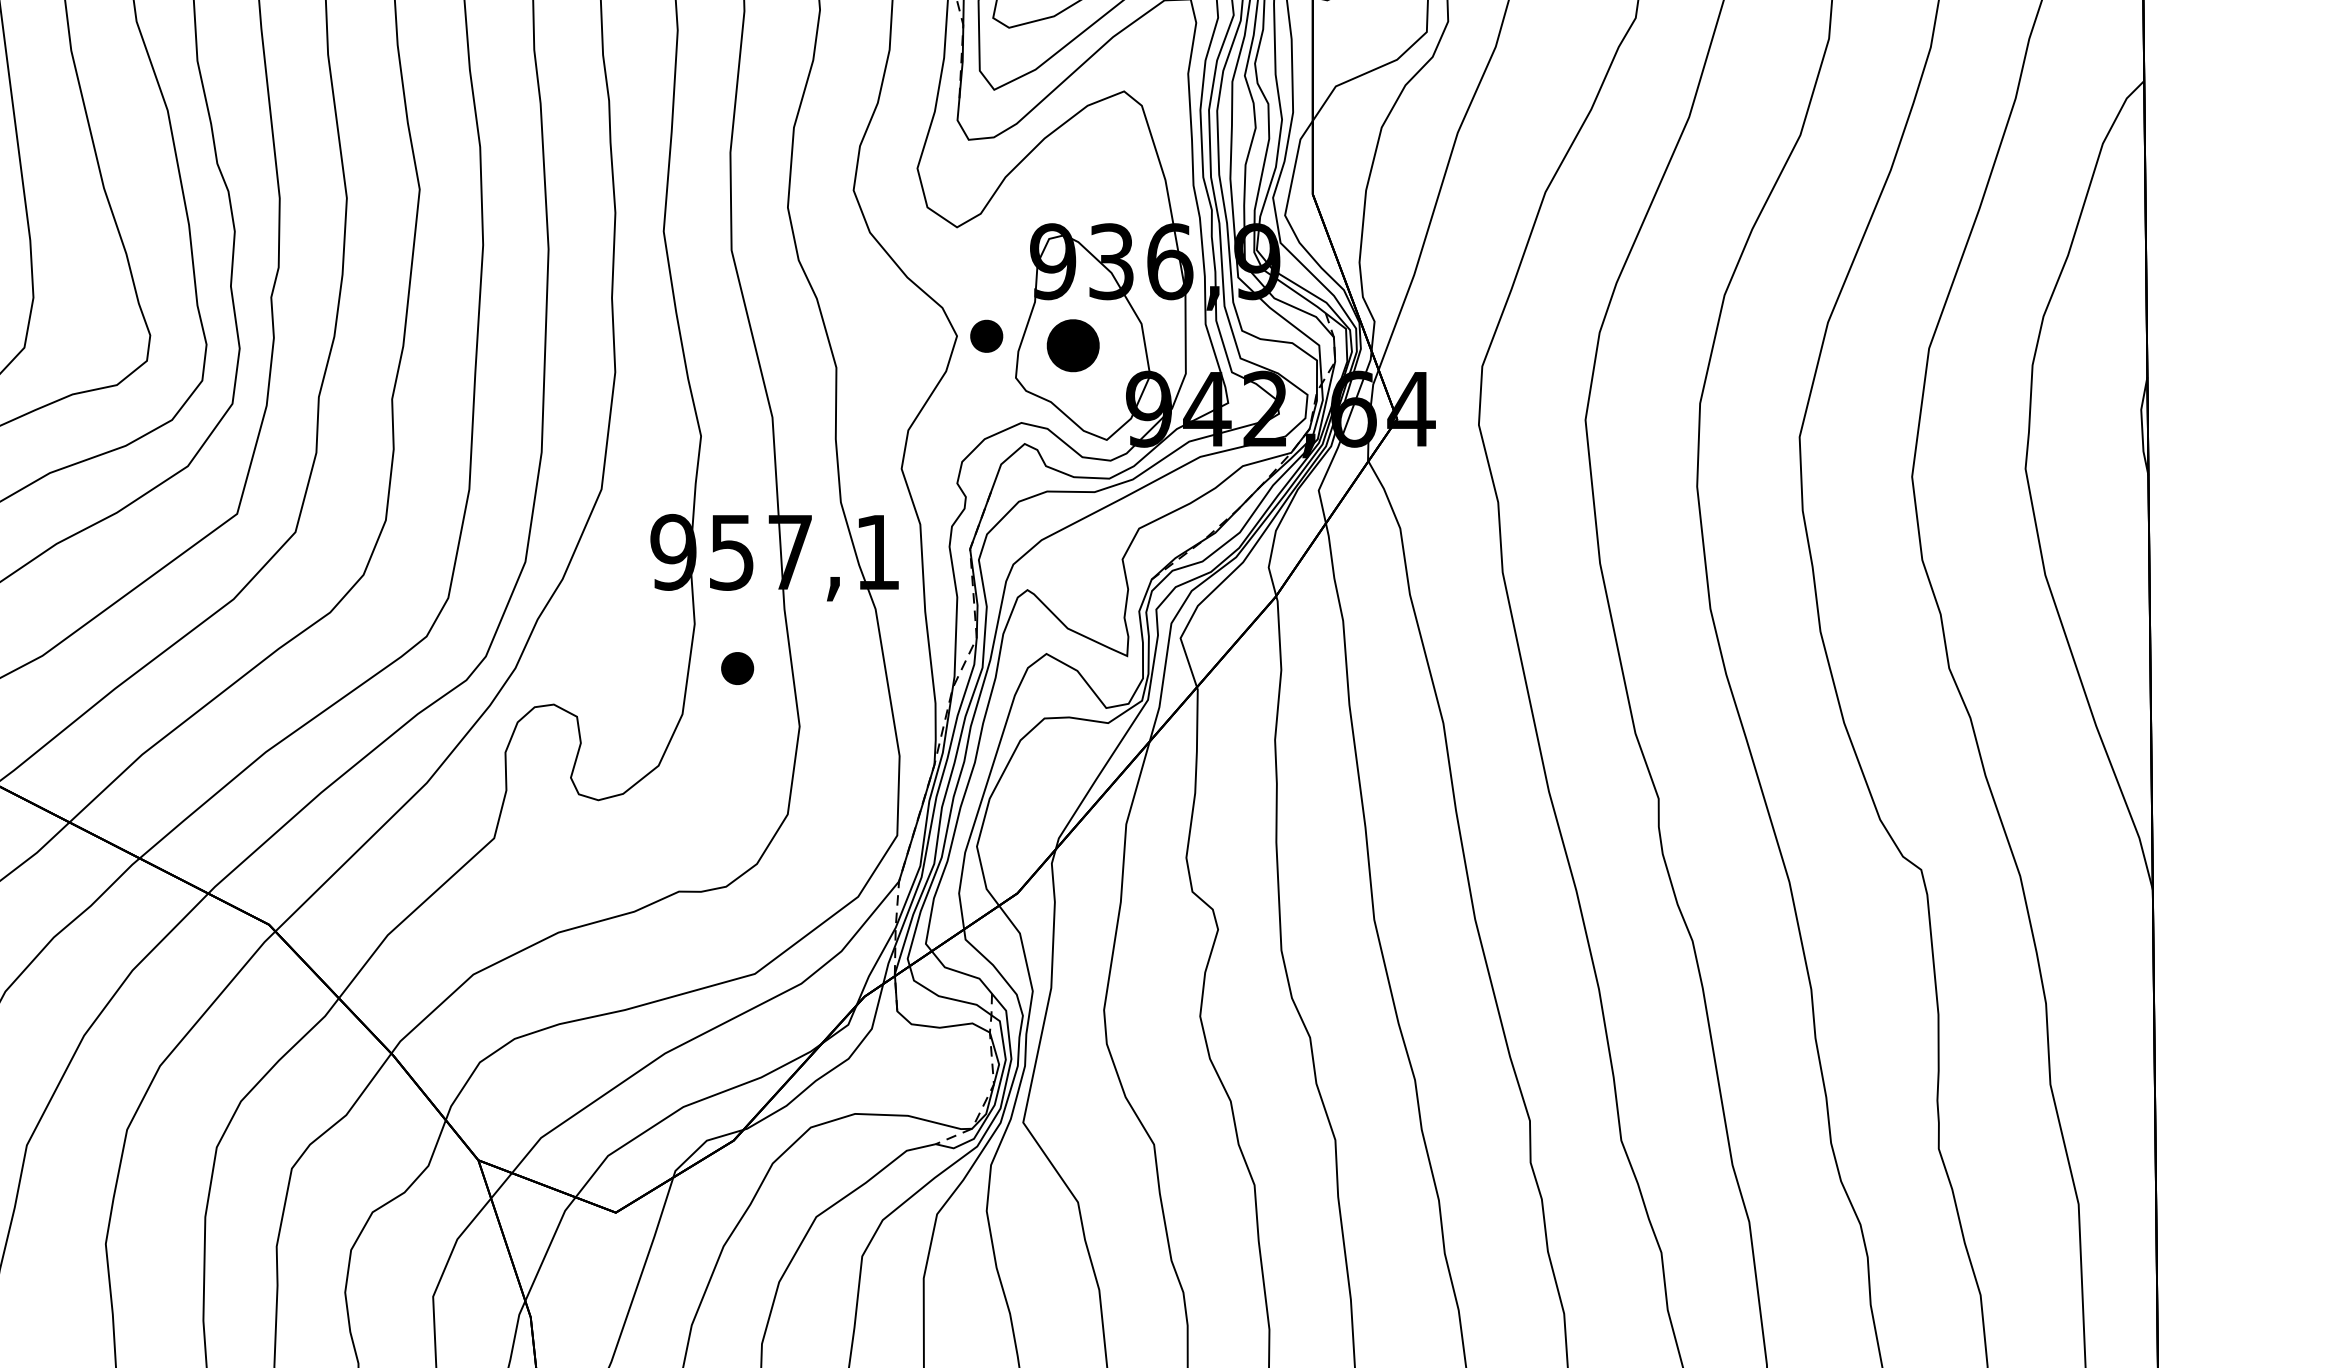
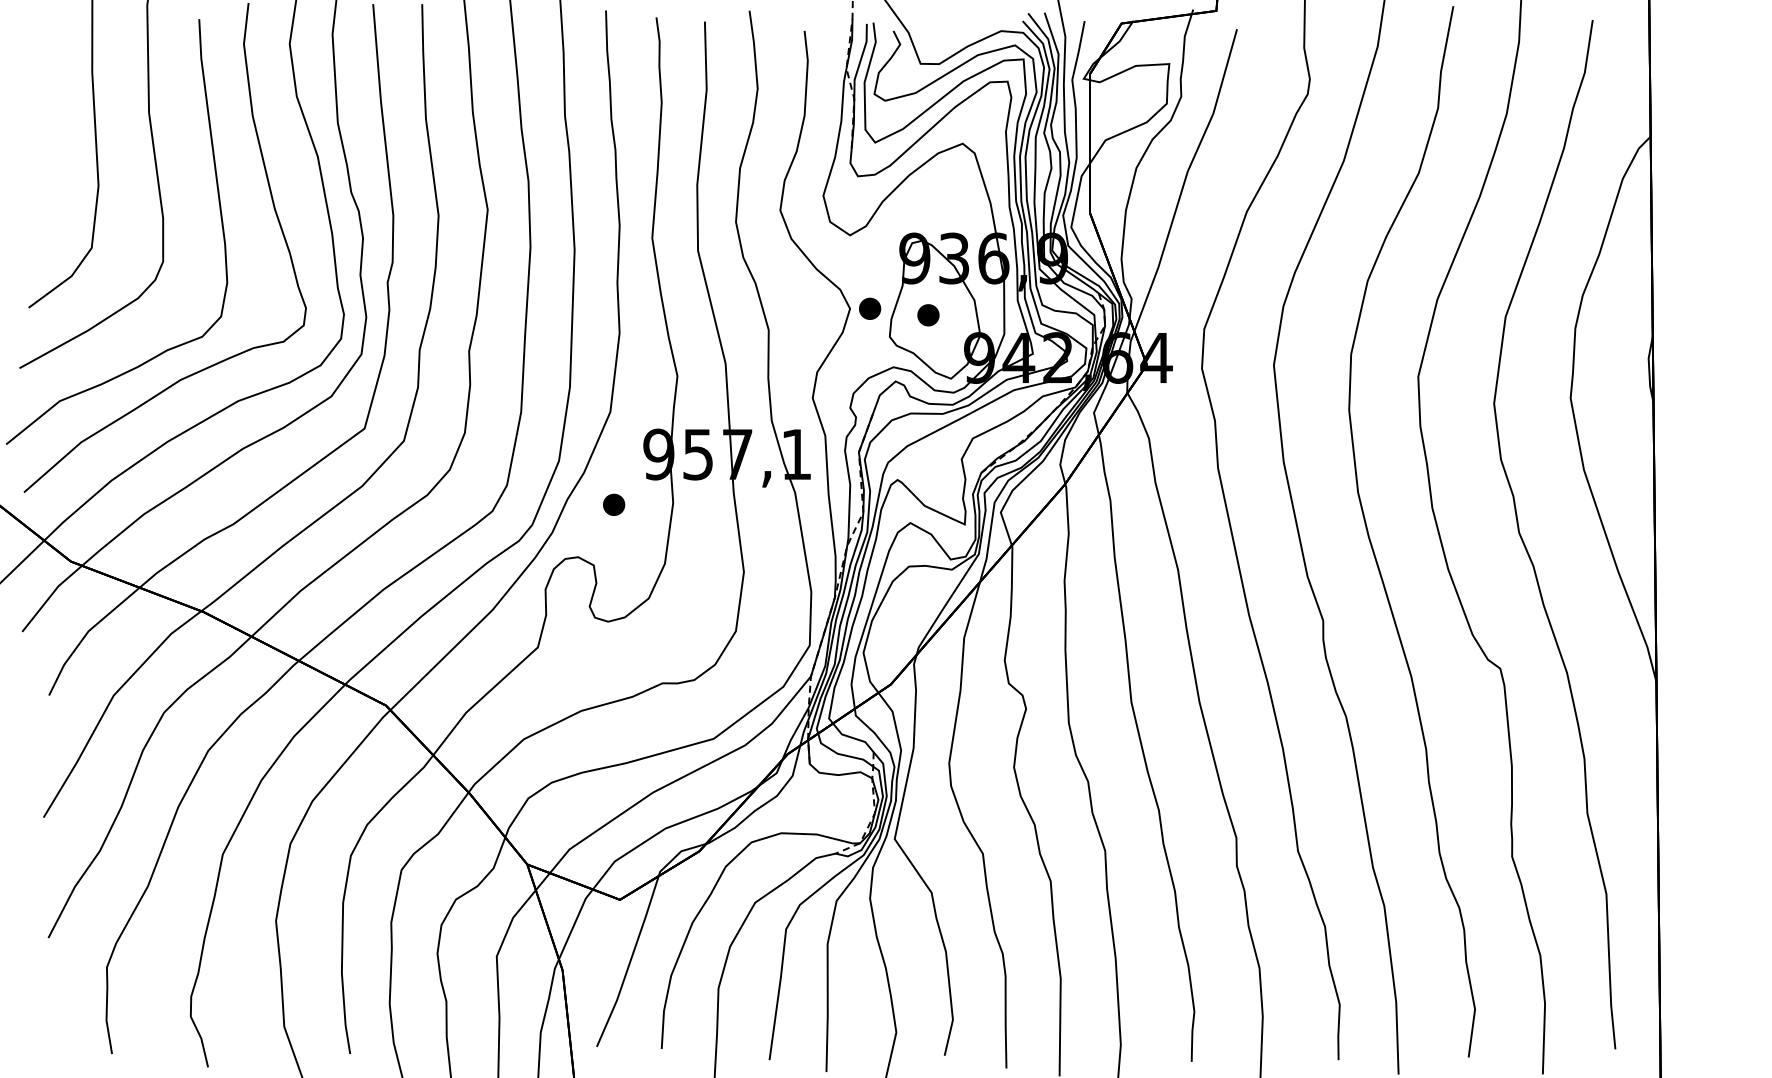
part: (1073, 346) -> (928, 315), size x0.62
part: (738, 667) -> (614, 504), moved

